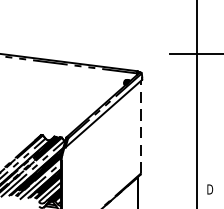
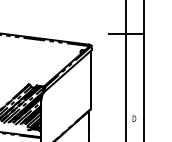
line: (141, 126) -> (91, 79), dashed -> solid

